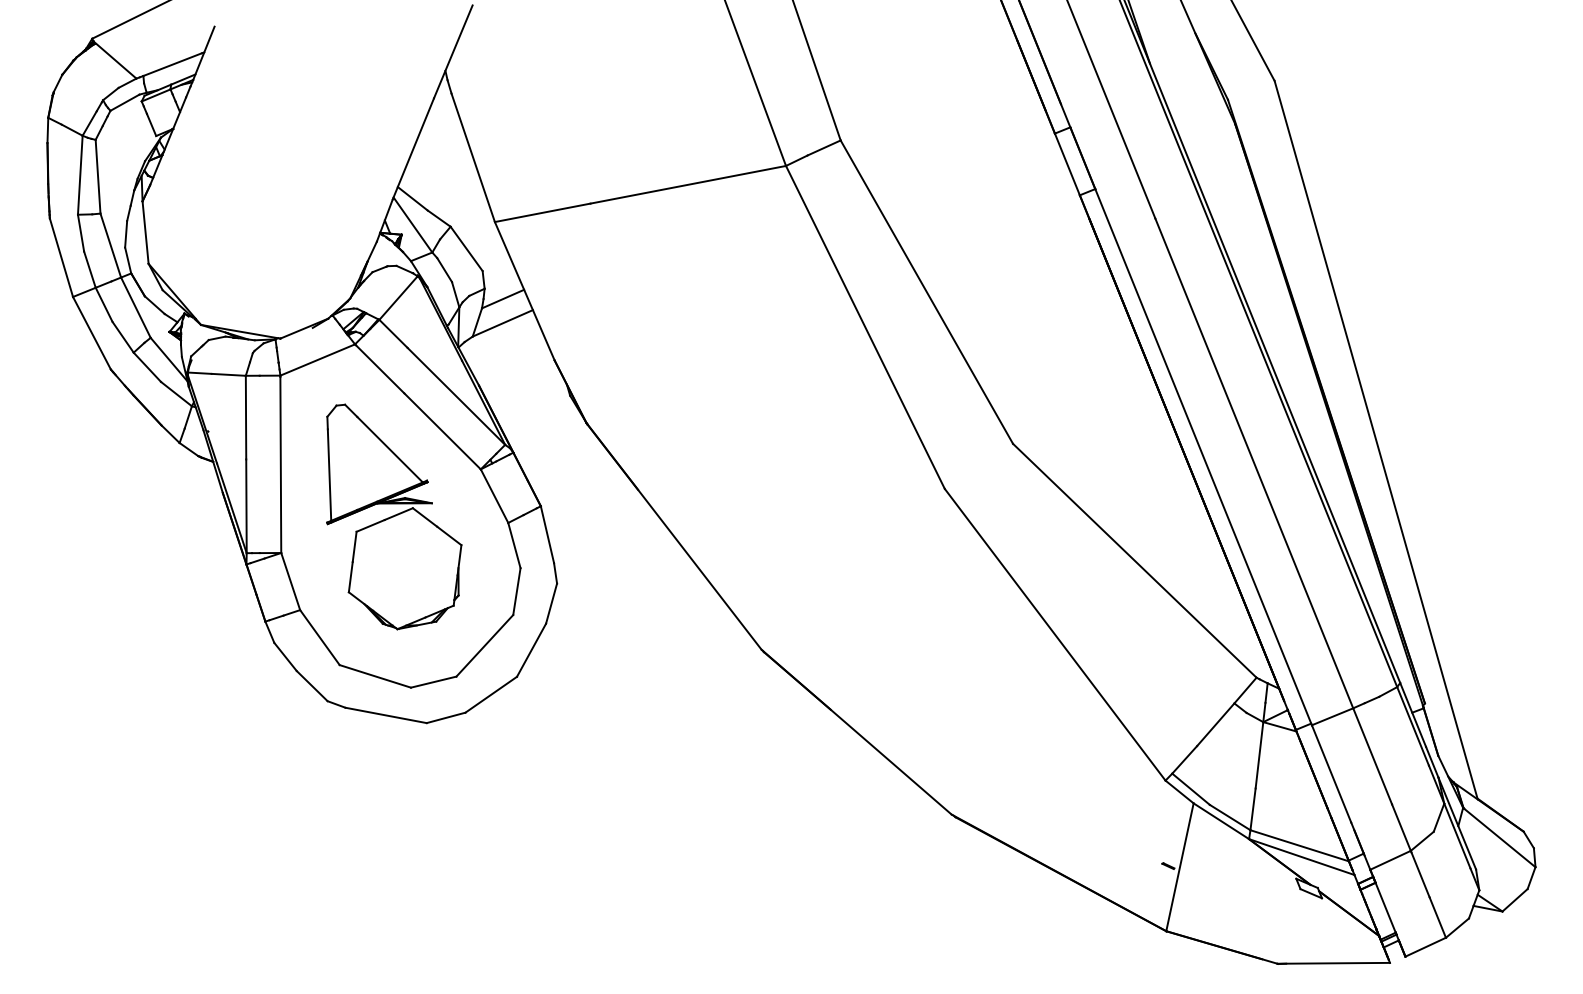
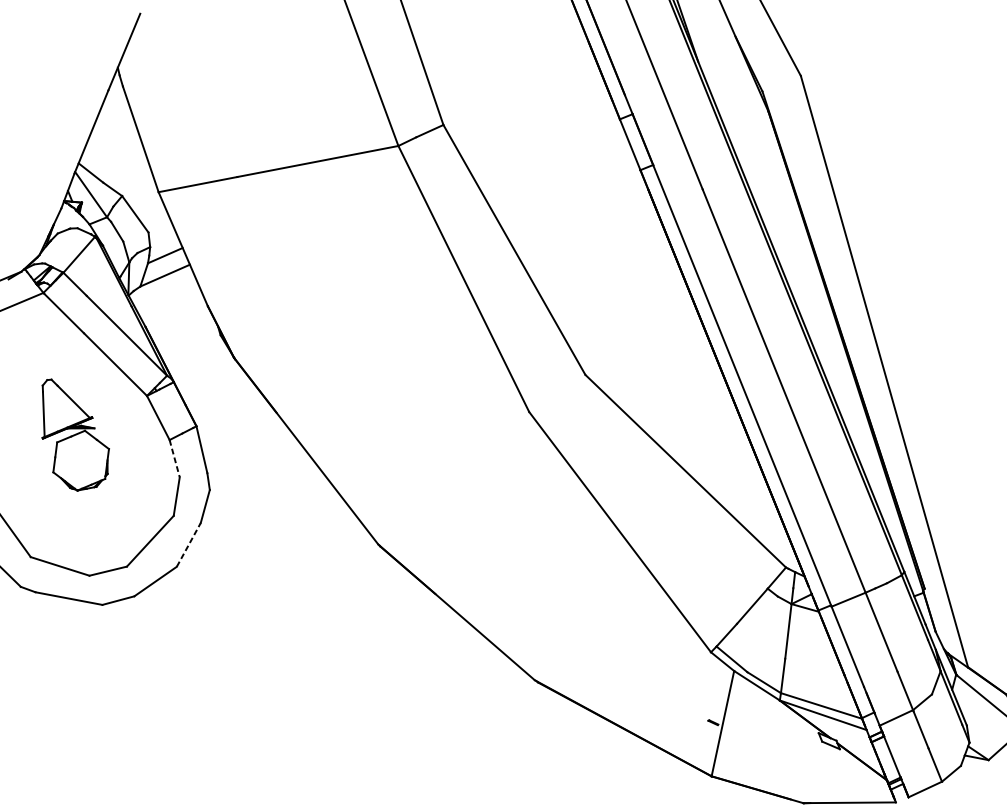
part: (394, 516) -> (75, 434), size x0.6
line: (514, 546) -> (174, 459), solid -> dashed
line: (531, 649) -> (188, 544), solid -> dashed

